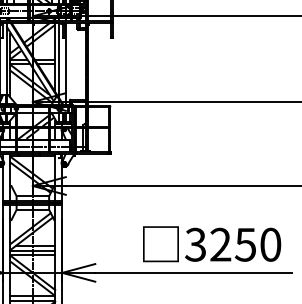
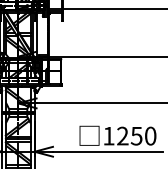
text: (195, 243) -> (108, 135), 3250 -> 1250

